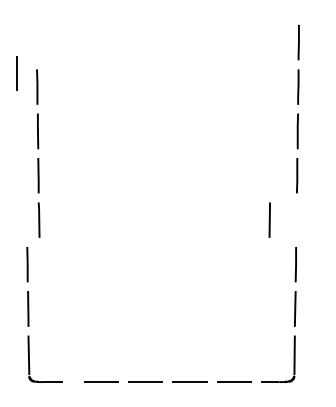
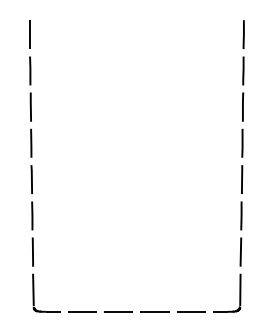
line: (16, 73) -> (29, 34), moved
line: (270, 220) -> (242, 179), moved
part: (28, 314) -> (33, 256), moved

